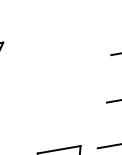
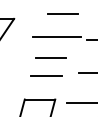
line: (69, 23) -> (62, 13), added
line: (67, 57) -> (56, 36), added
line: (63, 88) -> (50, 57), added
line: (62, 115) -> (46, 76), added

